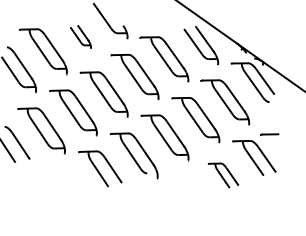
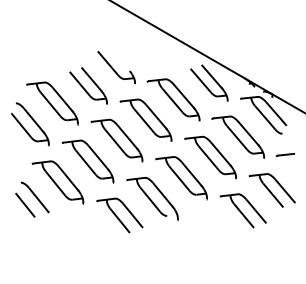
part: (80, 36) -> (88, 85), size x1.67
line: (268, 134) -> (284, 154), moved
part: (222, 174) -> (242, 210), size x1.43

